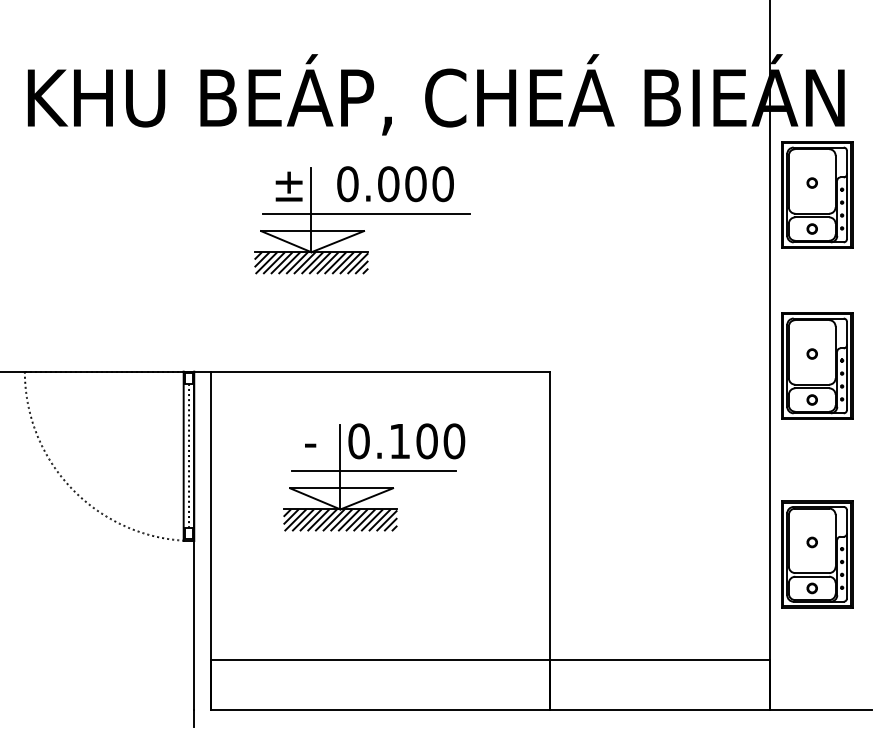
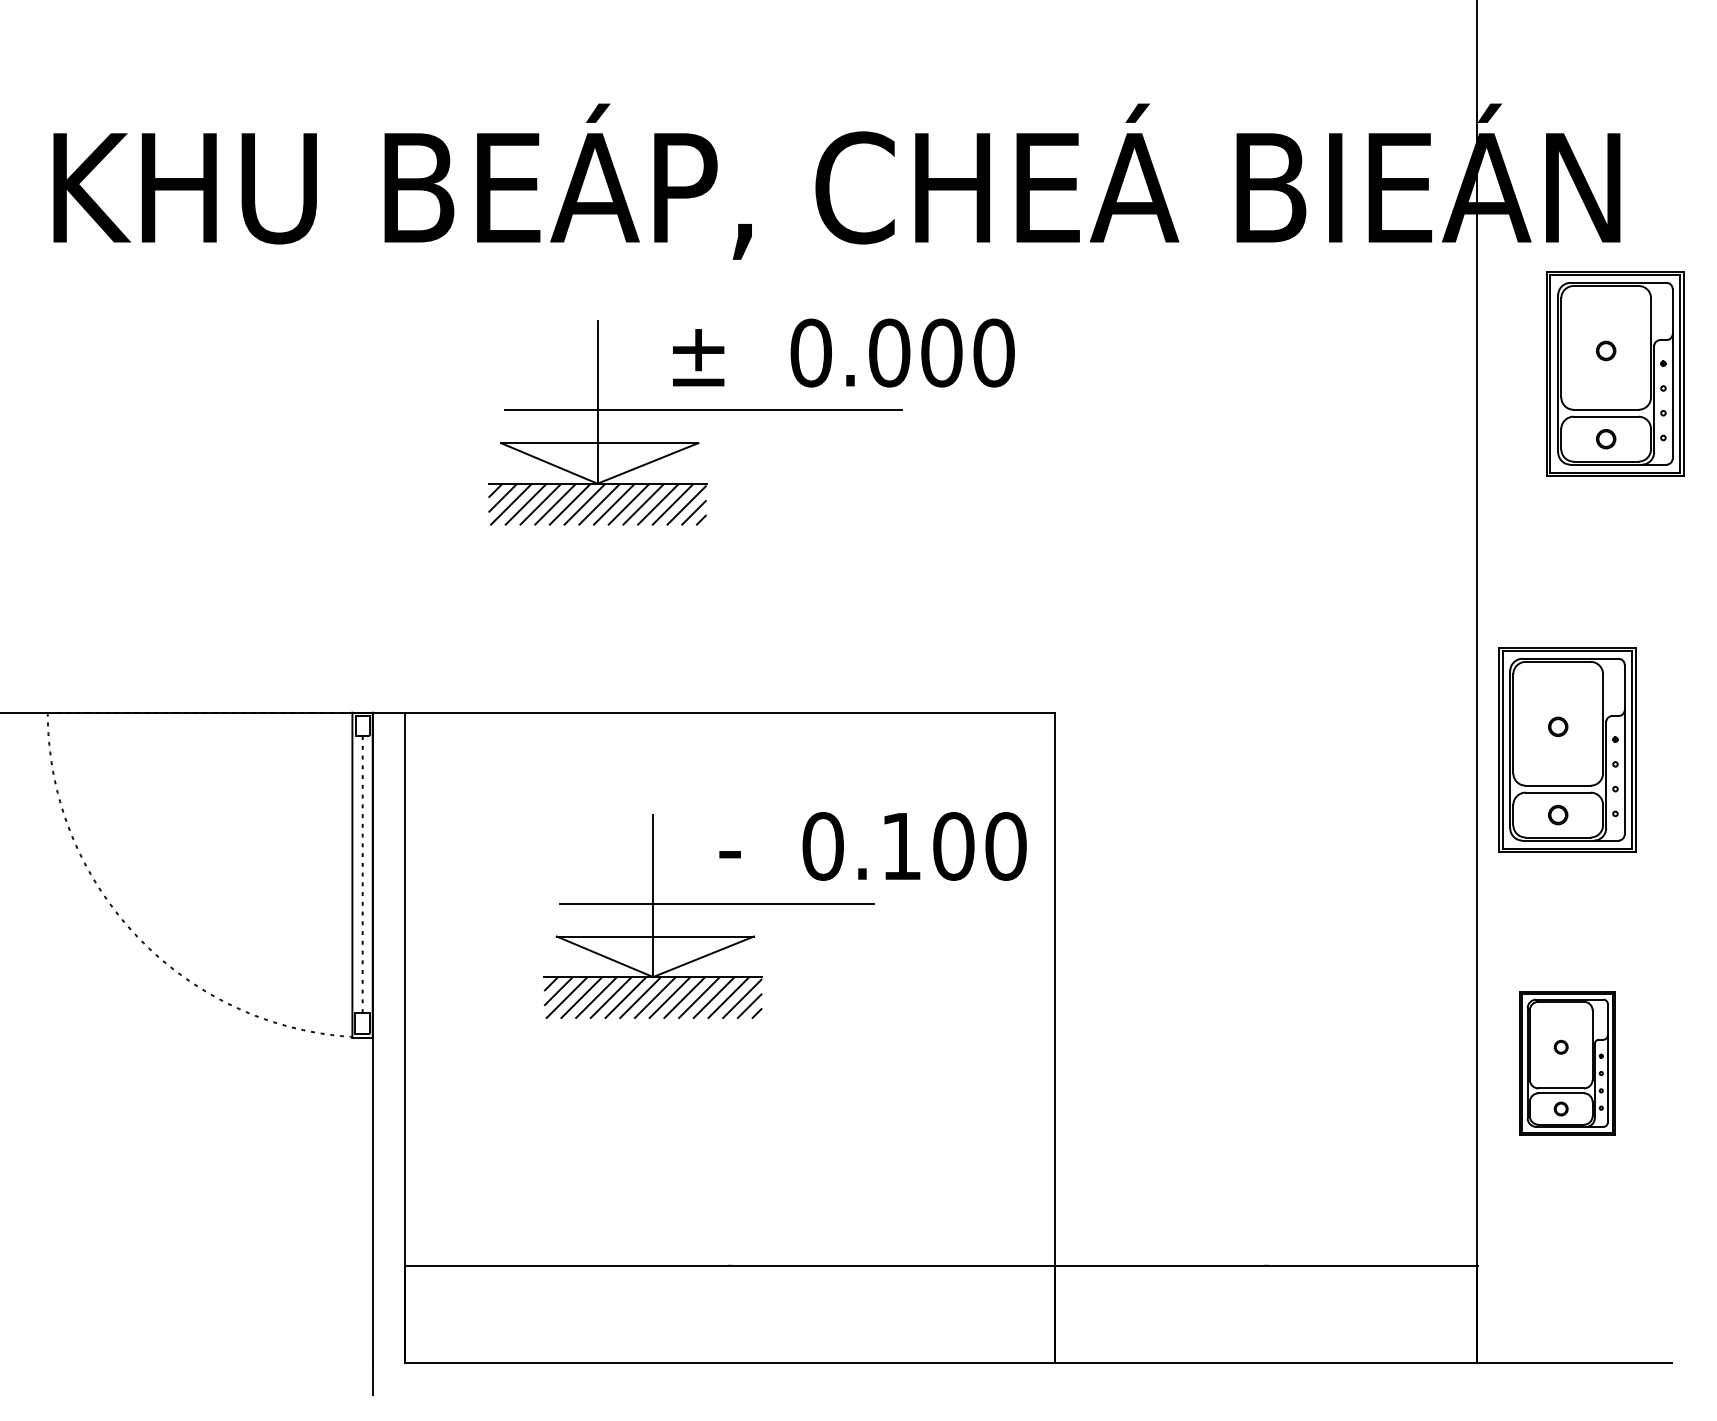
text: (364, 184) -> (843, 353), moved
part: (817, 194) -> (1616, 372), moved
part: (817, 365) -> (1568, 748), moved
text: (385, 441) -> (873, 846), moved
part: (817, 554) -> (1568, 1063), size x0.7

